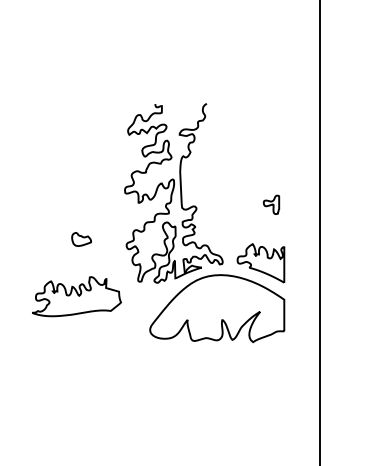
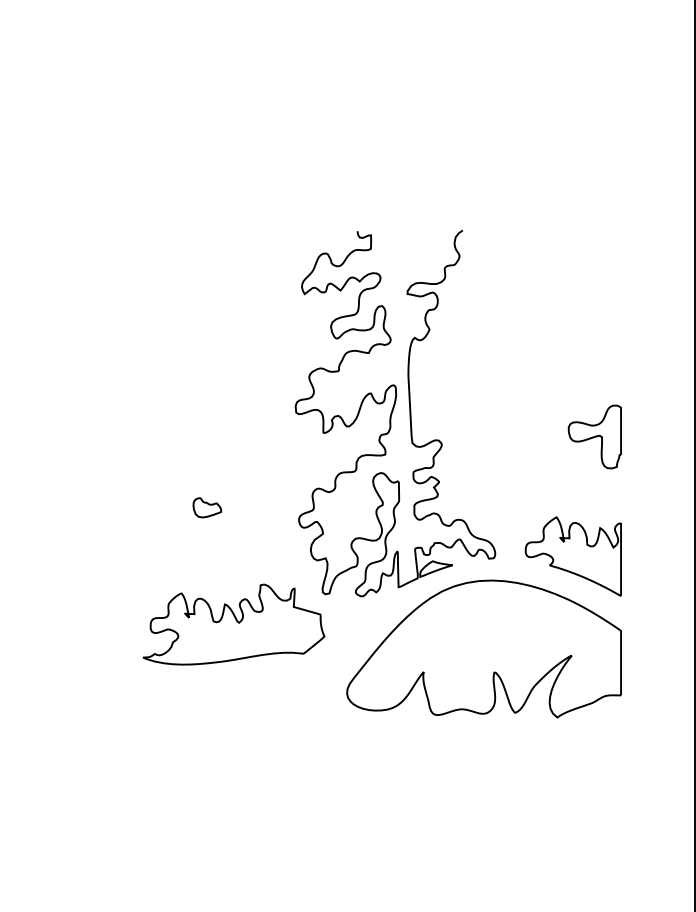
part: (271, 204) -> (594, 436), size x1.67
part: (81, 239) -> (206, 507), size x0.71
part: (76, 296) -> (233, 624), moved

